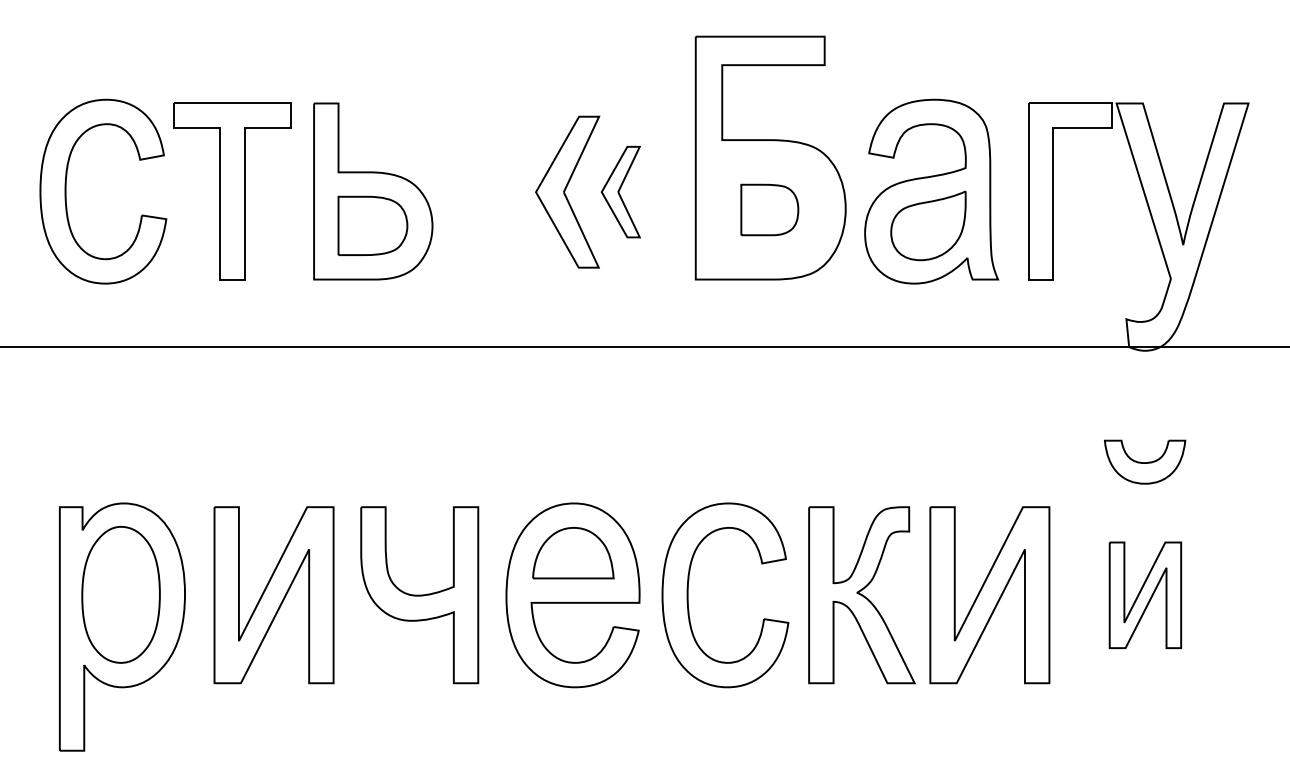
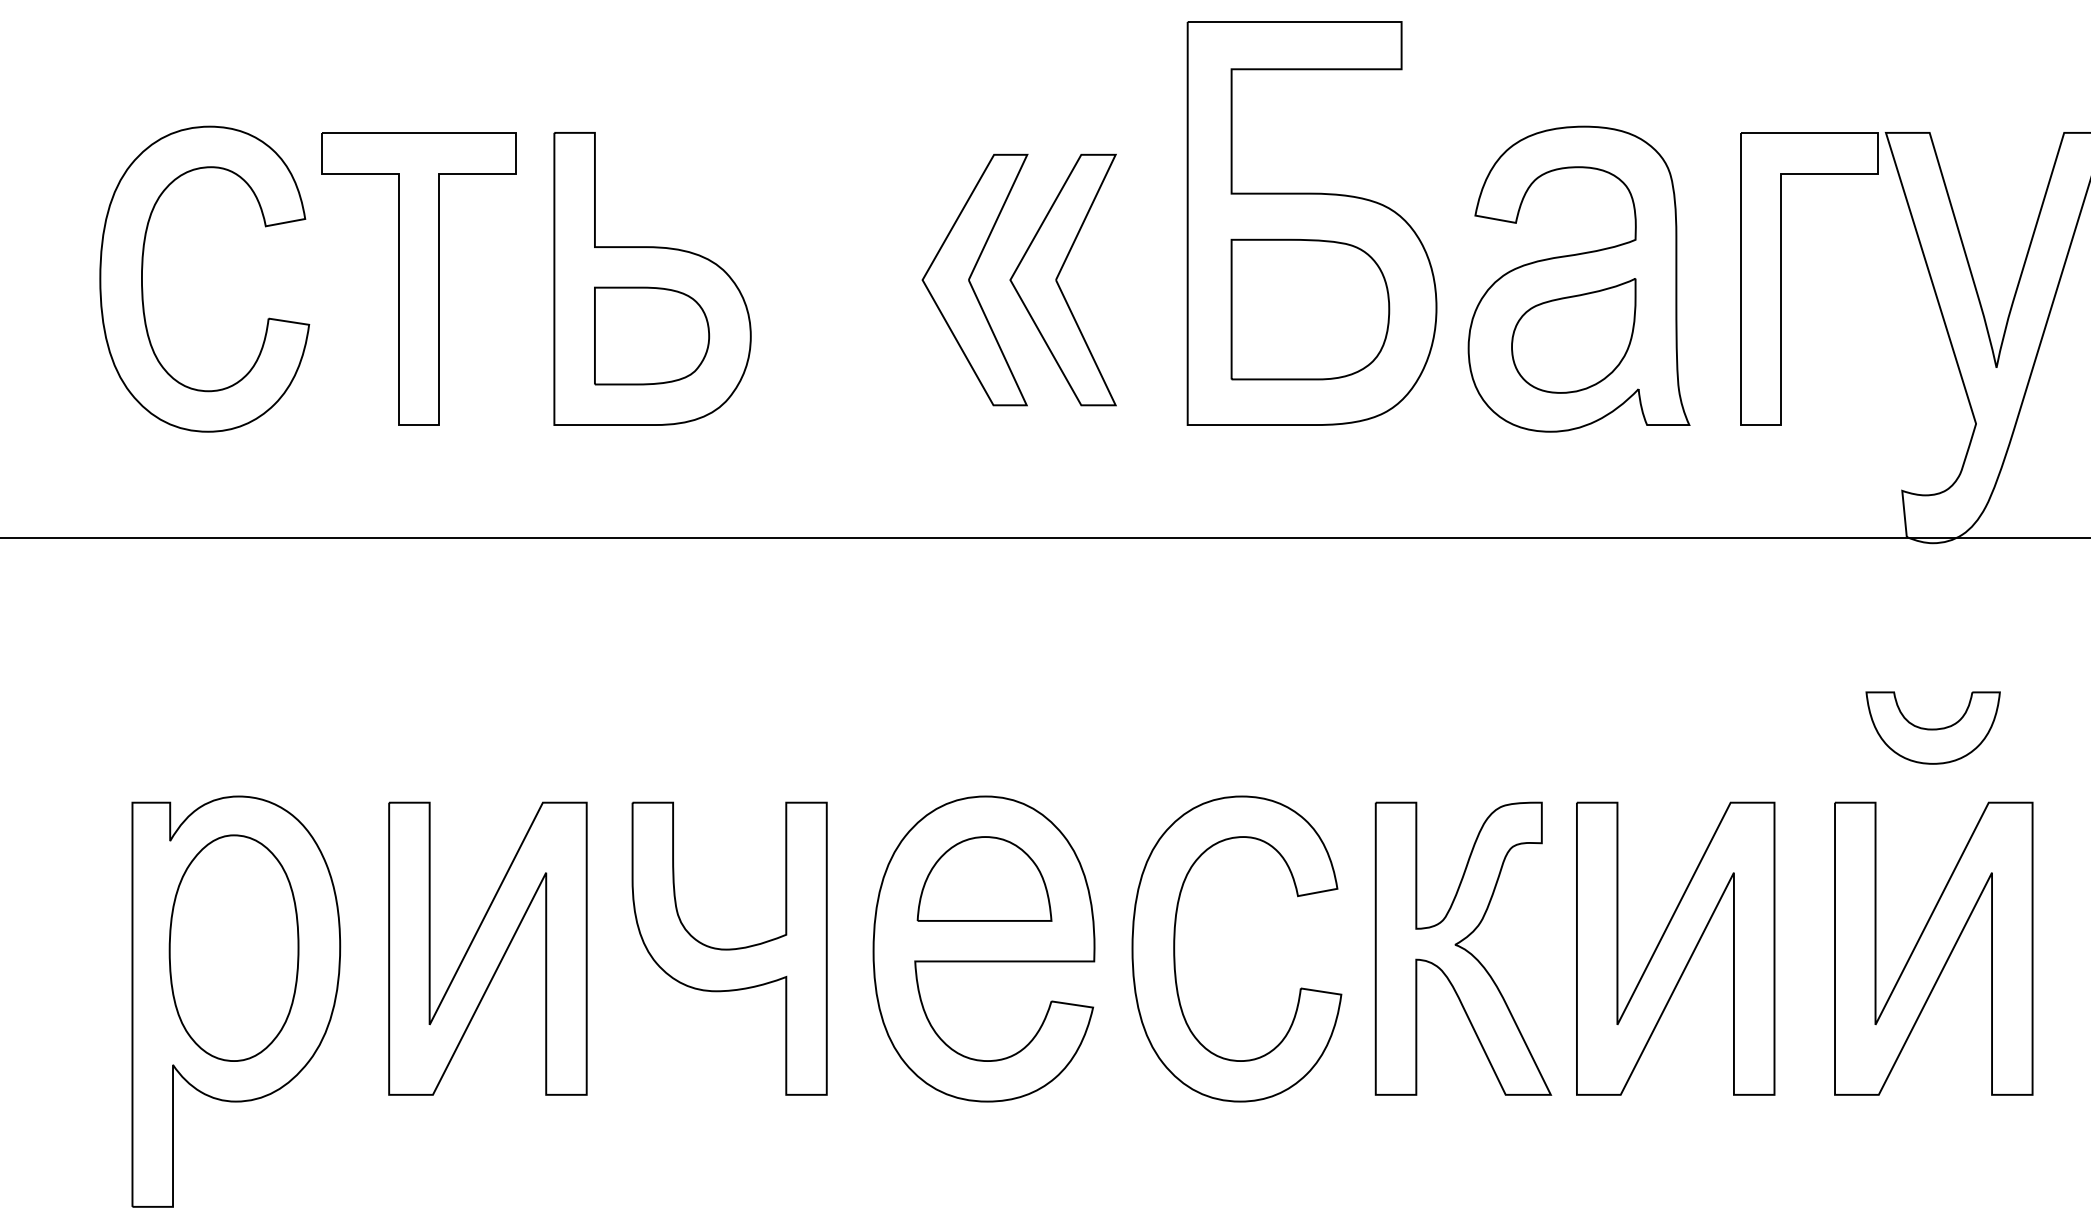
part: (620, 191) -> (1062, 278), size x1.67
part: (769, 209) -> (1310, 308), size x1.67
part: (1145, 595) -> (1933, 949), size x1.67

